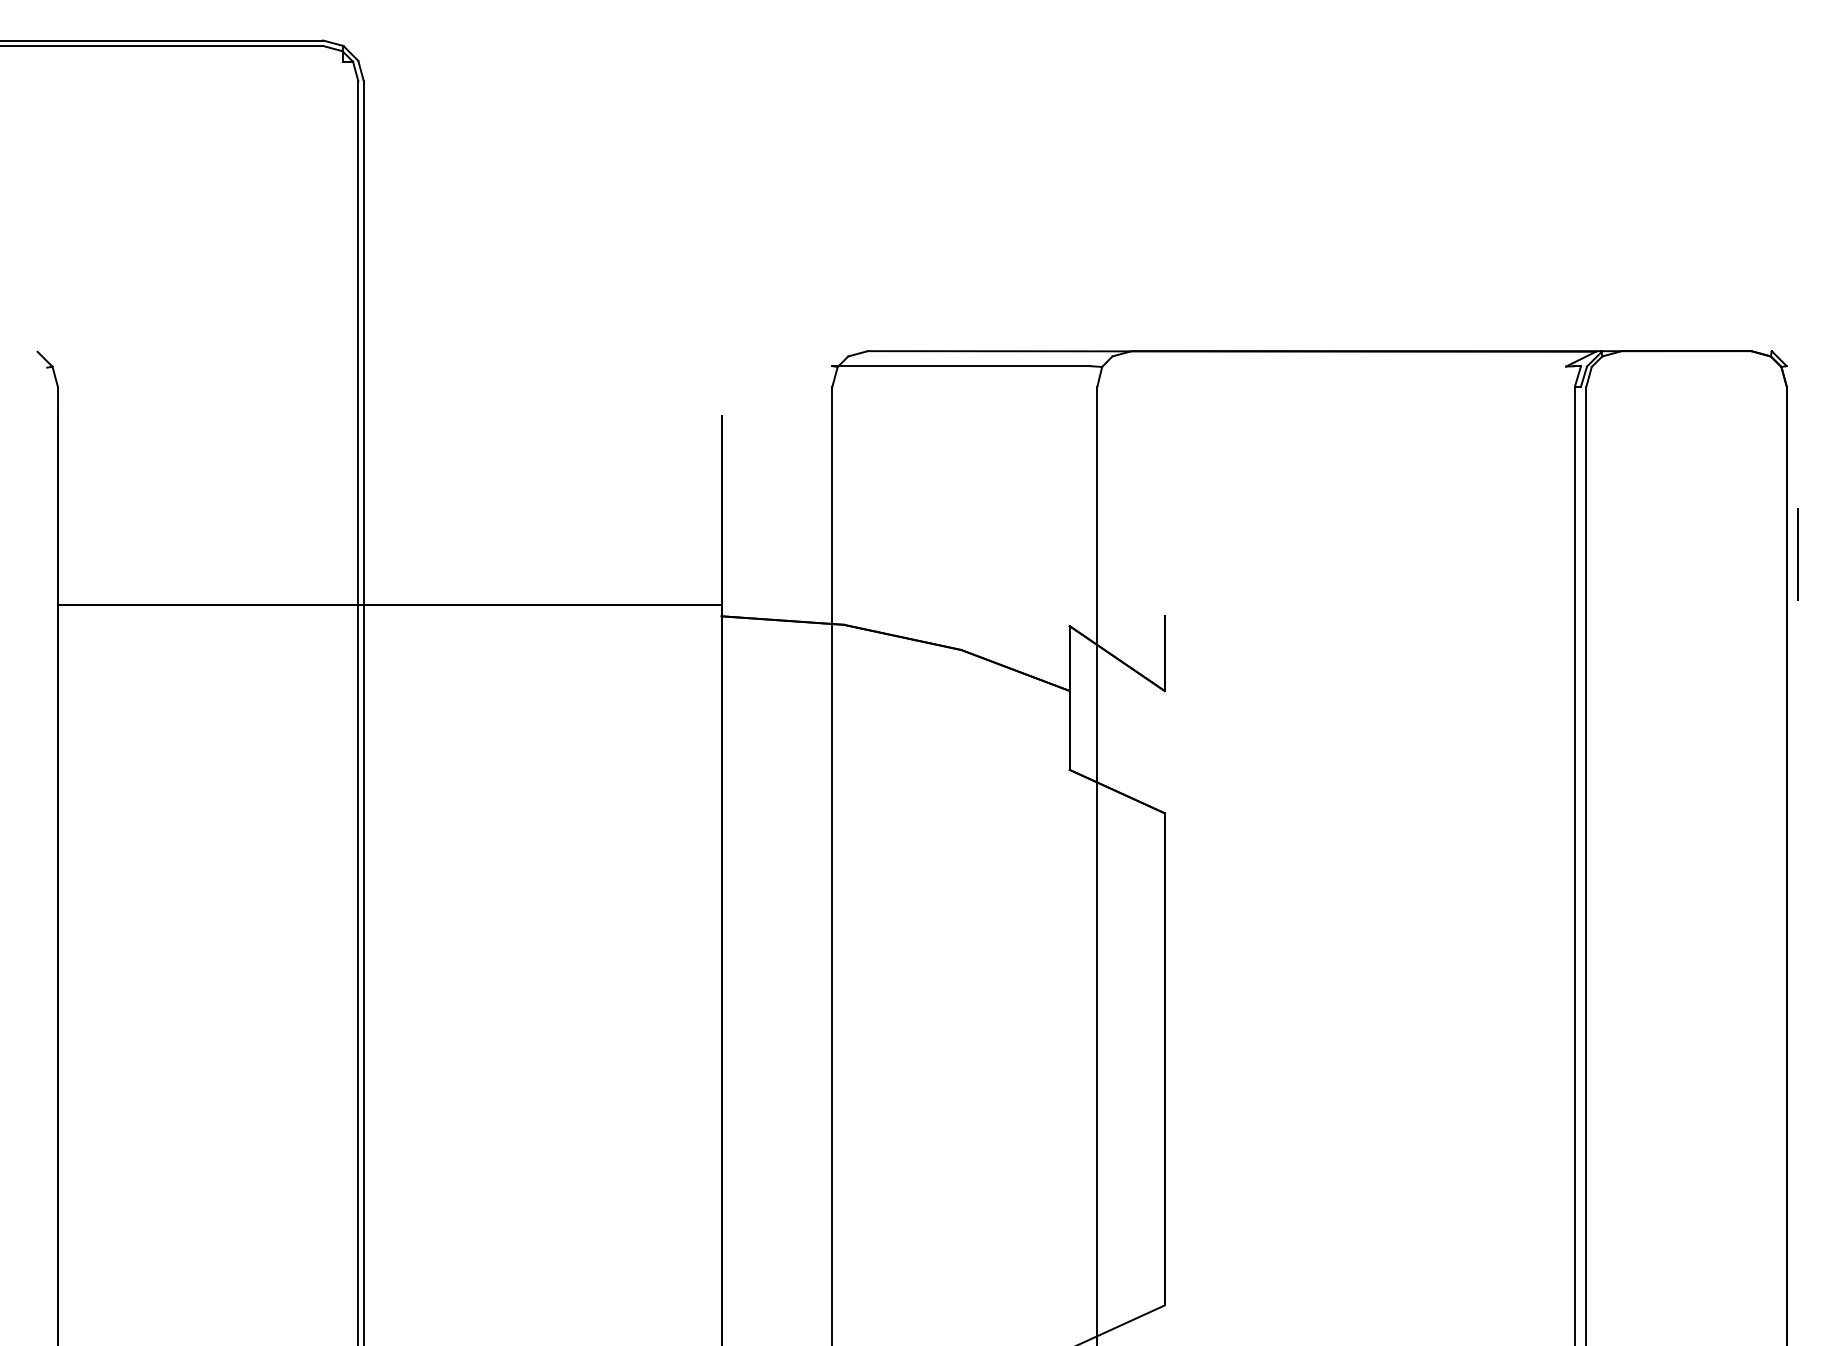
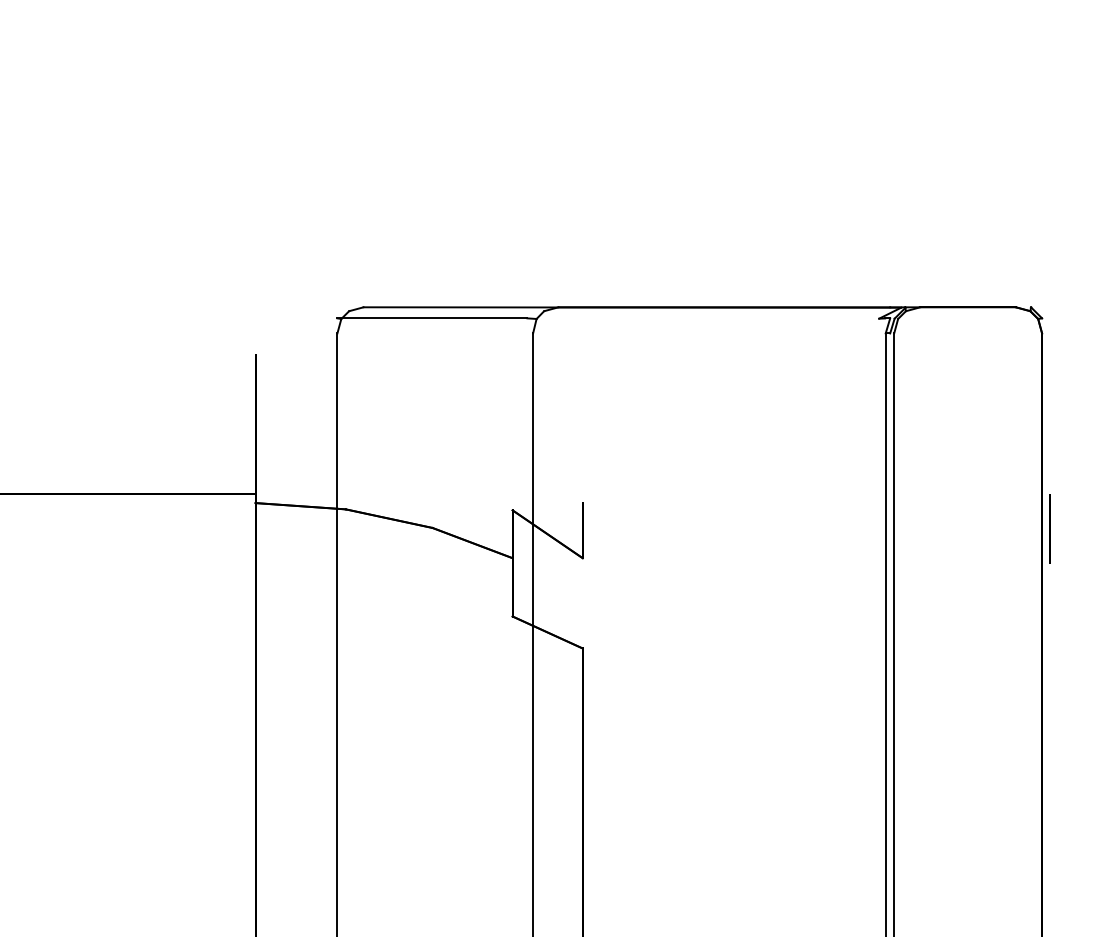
line: (1797, 554) -> (1050, 529), moved

